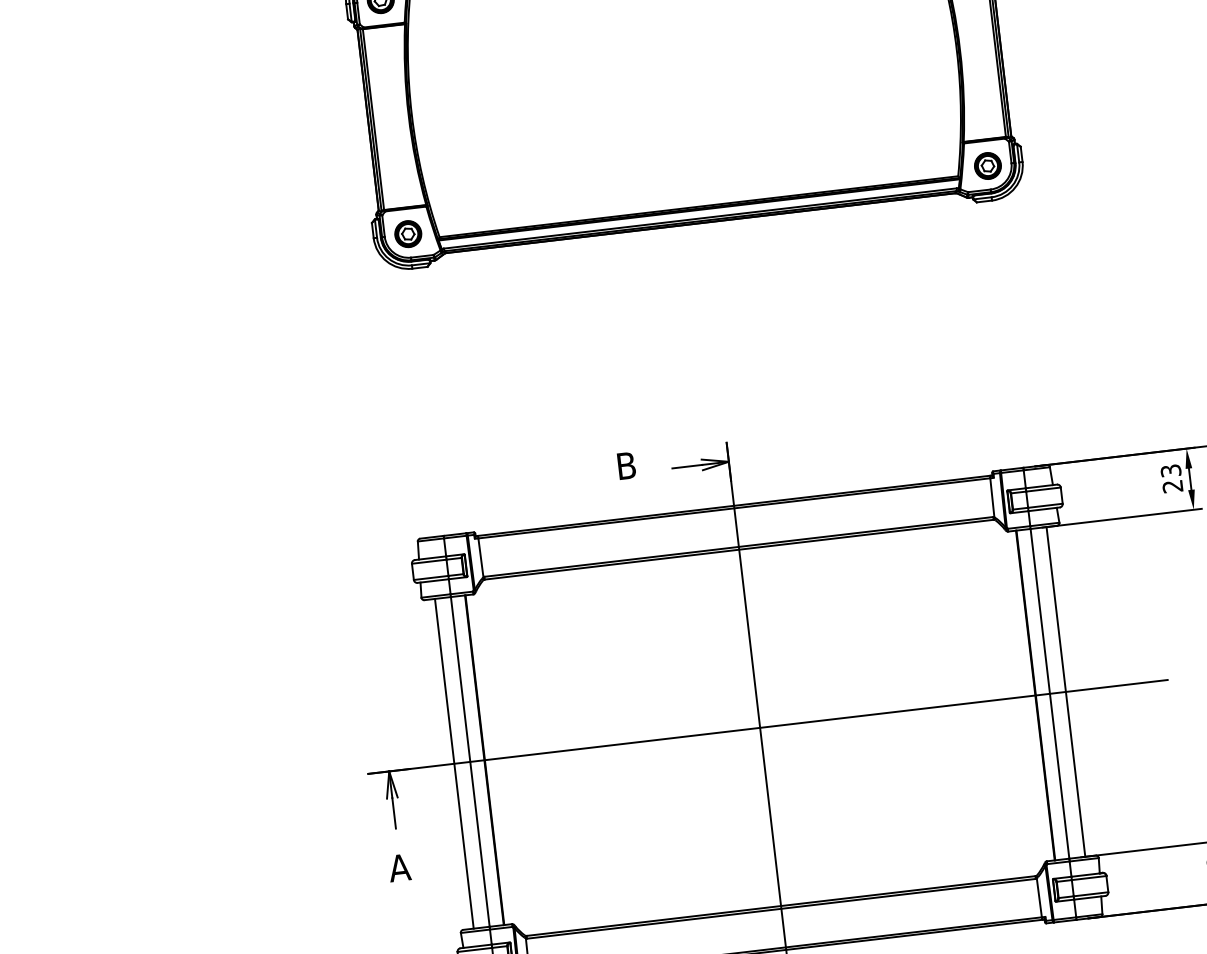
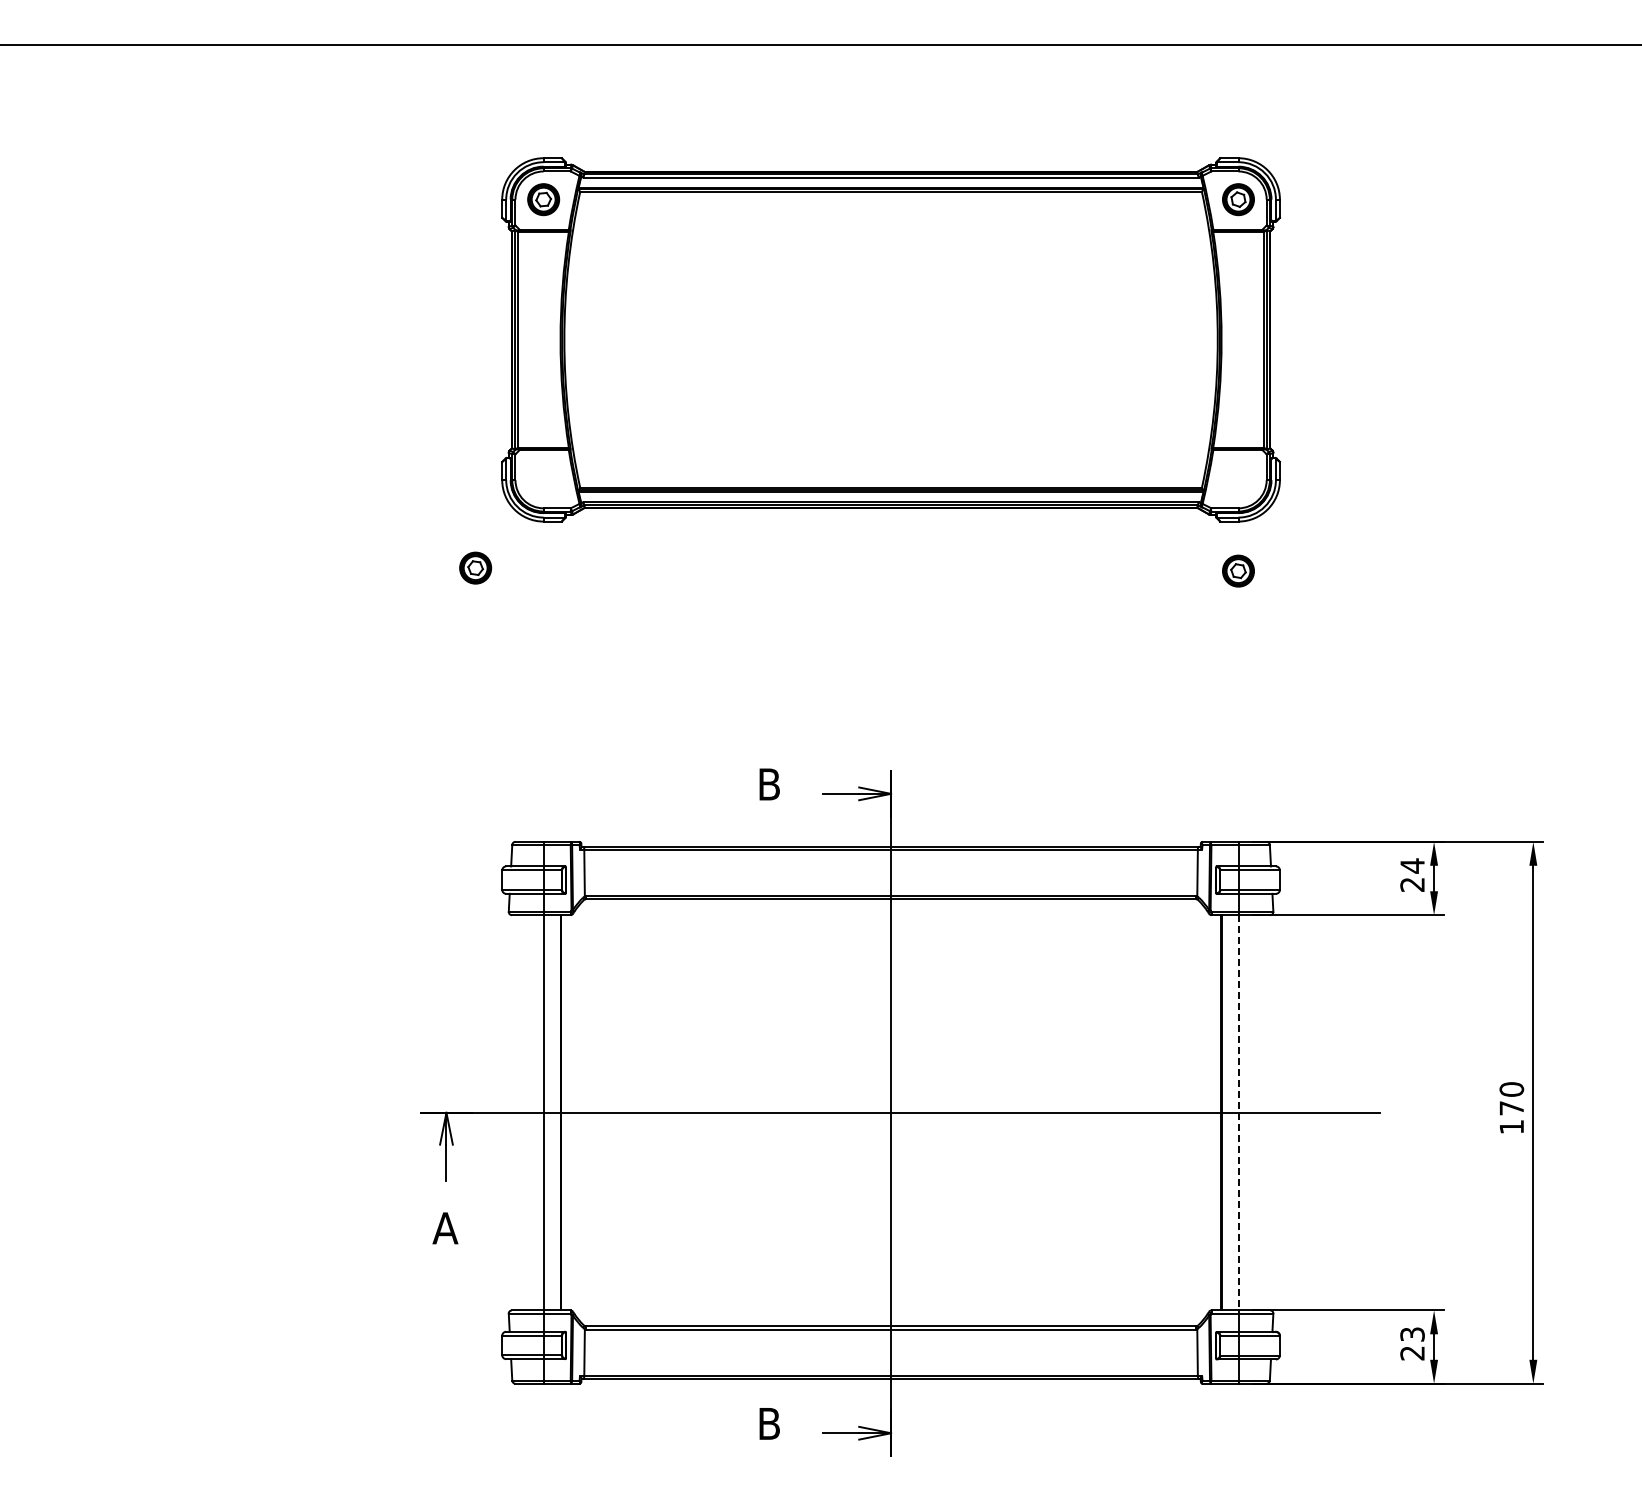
part: (987, 165) -> (1238, 570), moved
part: (408, 233) -> (475, 567), moved
text: (1170, 470) -> (1412, 865), 23 -> 24
line: (1065, 691) -> (1257, 1112), removed
line: (1049, 693) -> (1238, 1112), solid -> dashed
line: (454, 763) -> (524, 1112), removed

